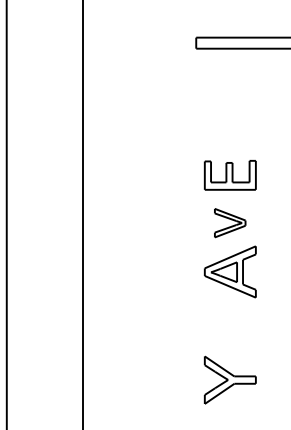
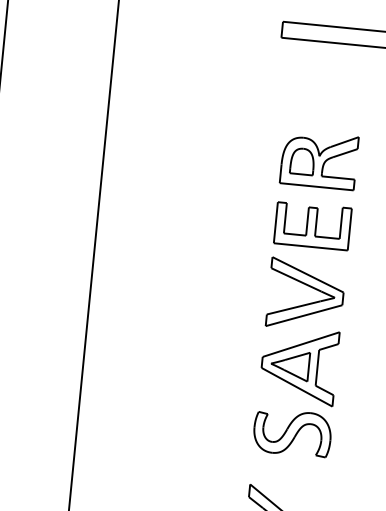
part: (229, 129) -> (318, 159), added
part: (229, 222) -> (304, 294), size x1.67
part: (230, 318) -> (292, 433), added

